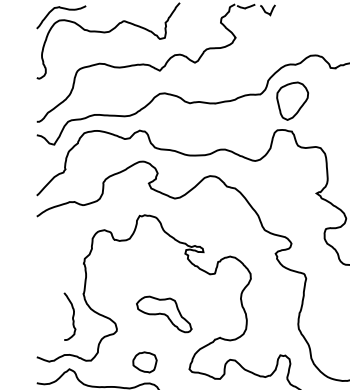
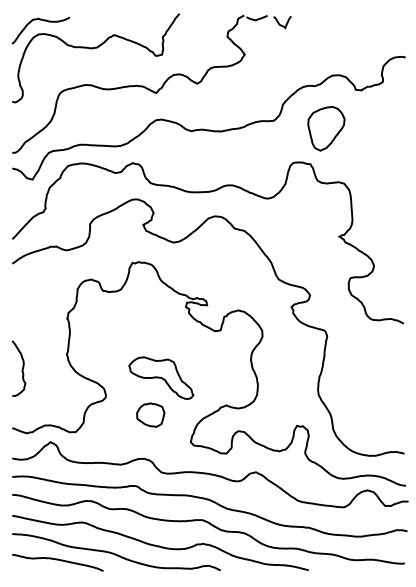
part: (292, 100) -> (326, 128), moved
curve: (72, 317) -> (21, 369), moved
part: (144, 361) -> (150, 414), moved

